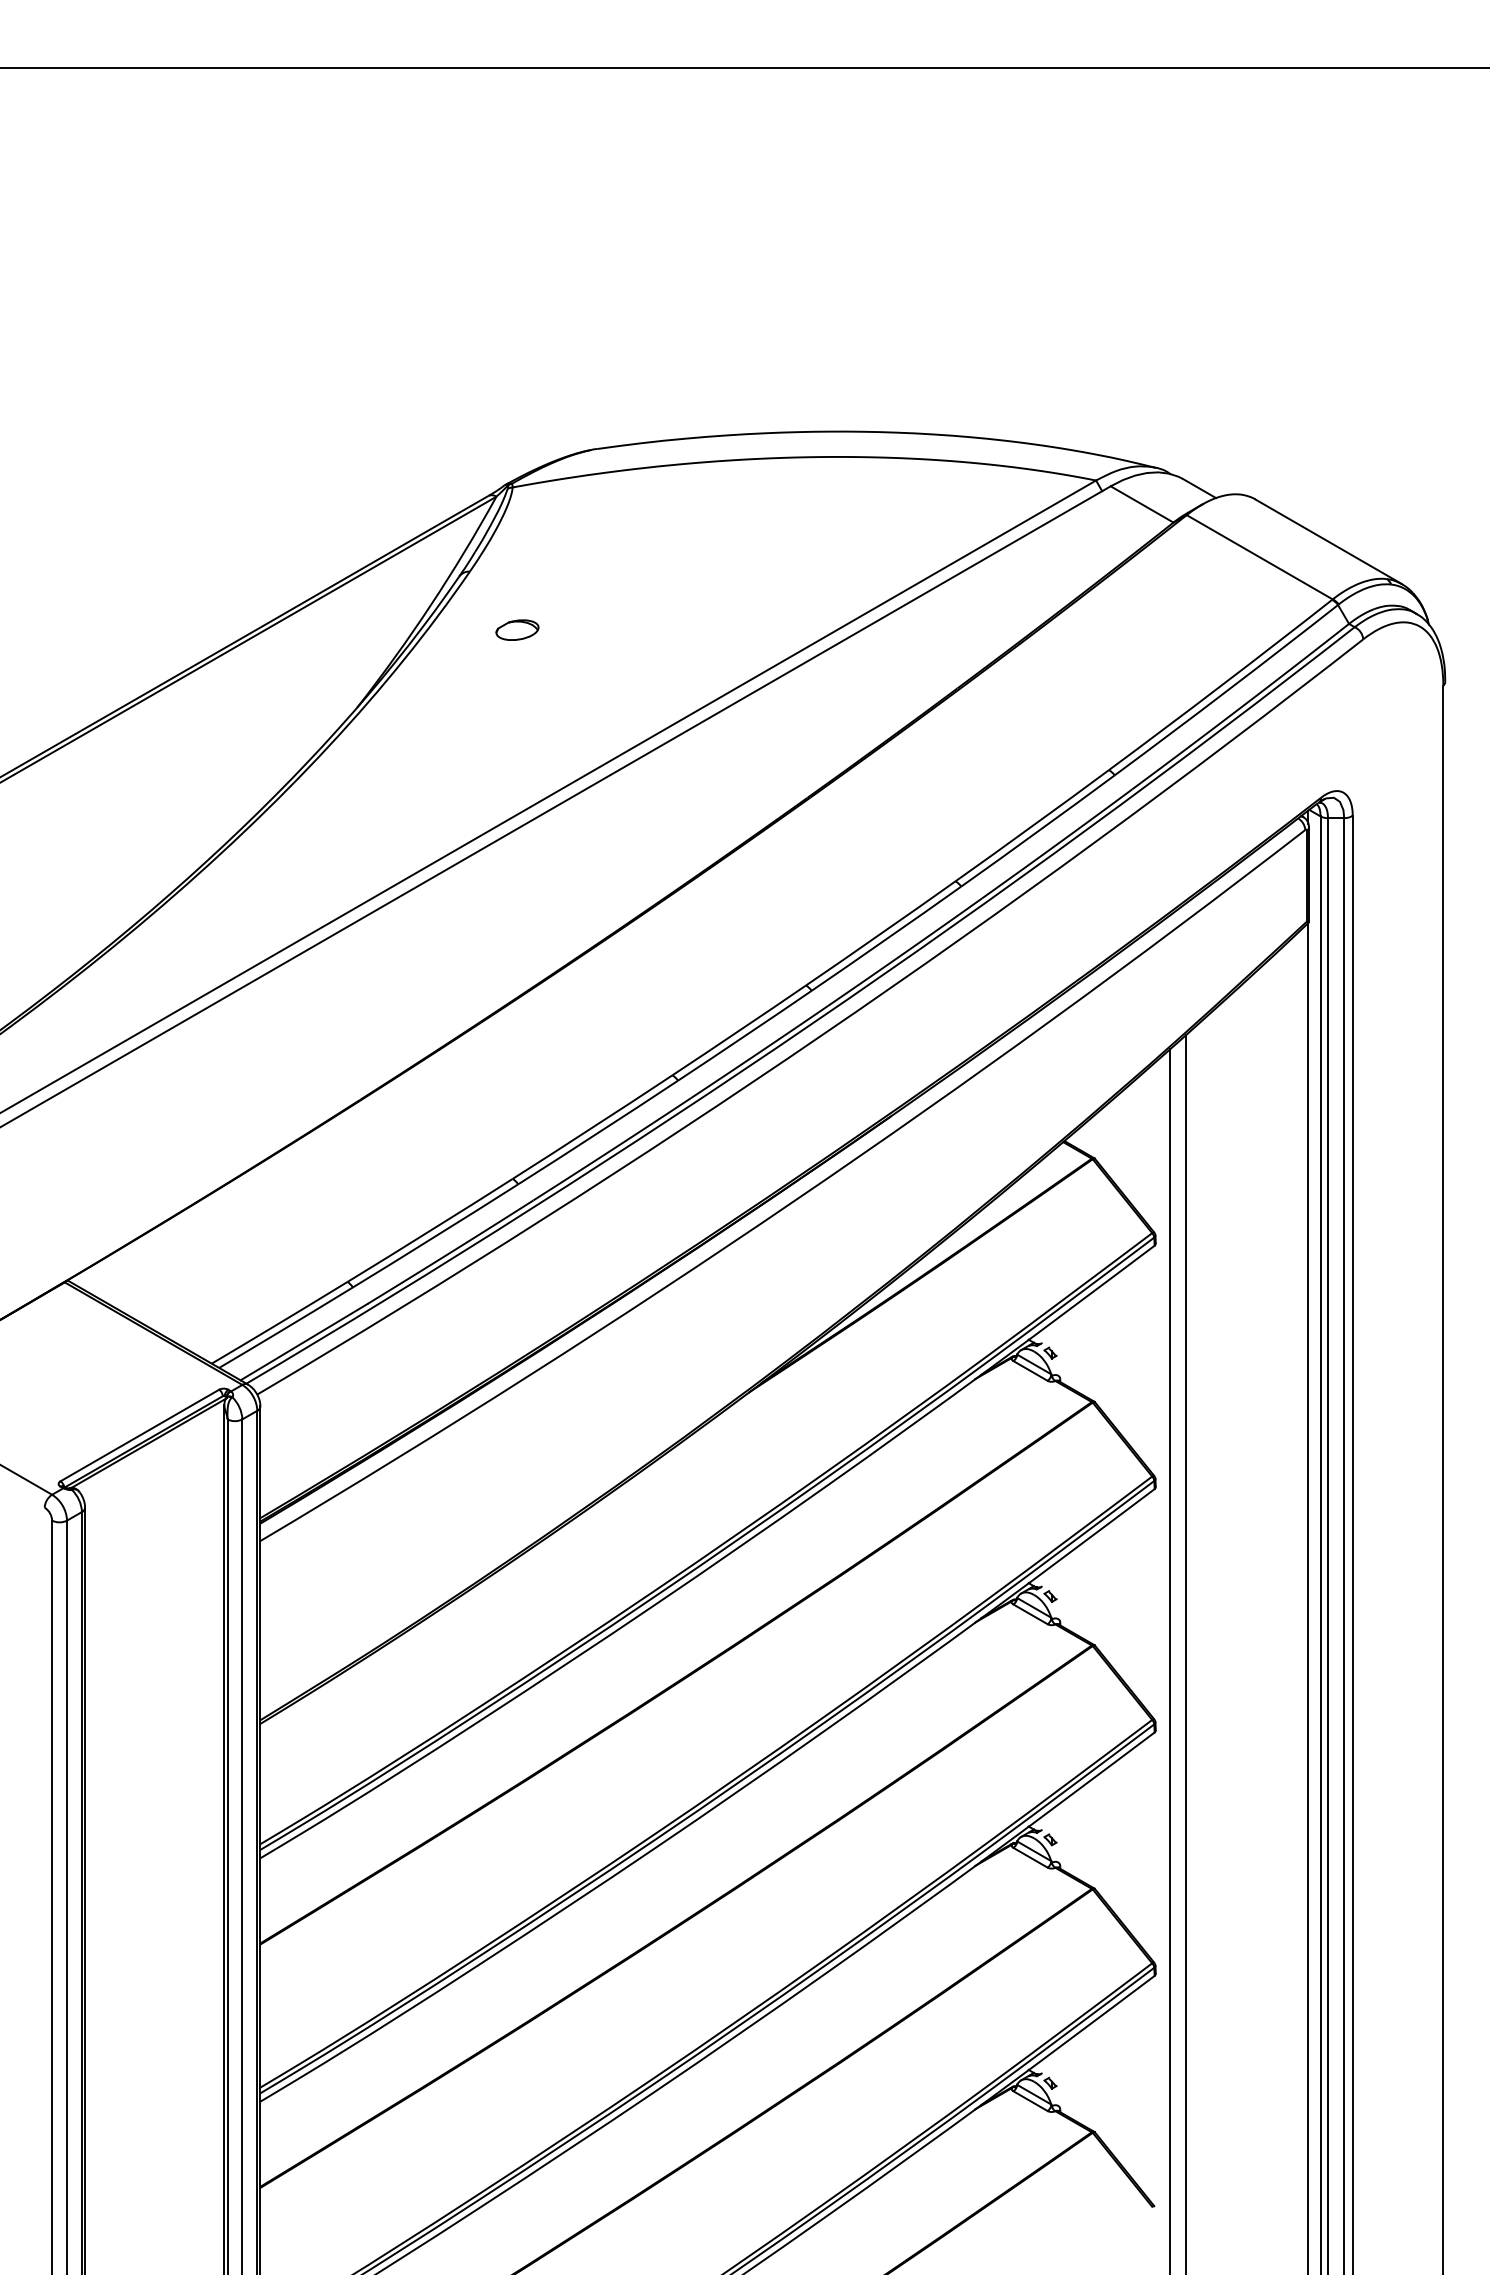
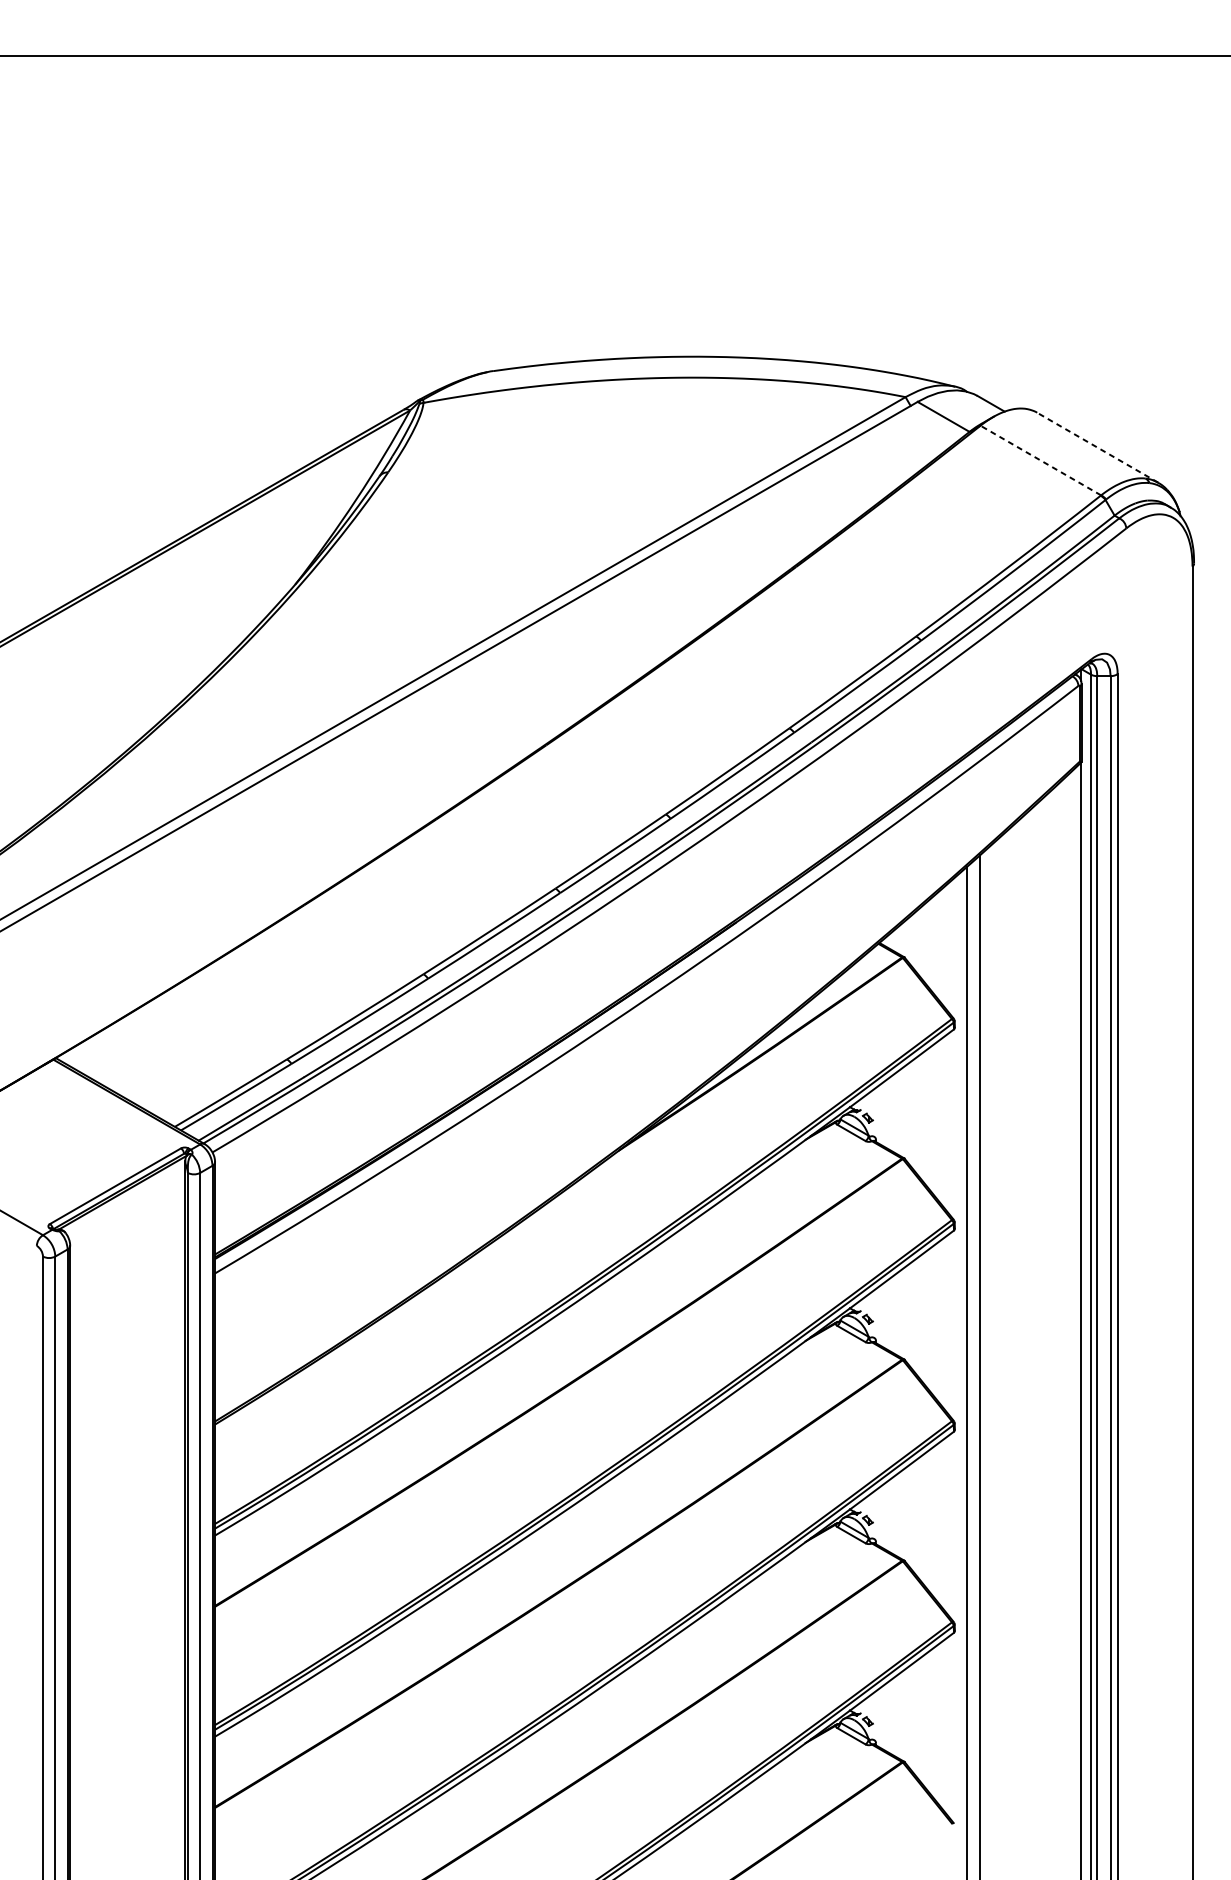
line: (1328, 541) -> (1097, 447), solid -> dashed
line: (1259, 557) -> (1040, 460), solid -> dashed
part: (517, 629) -> (427, 520), removed

